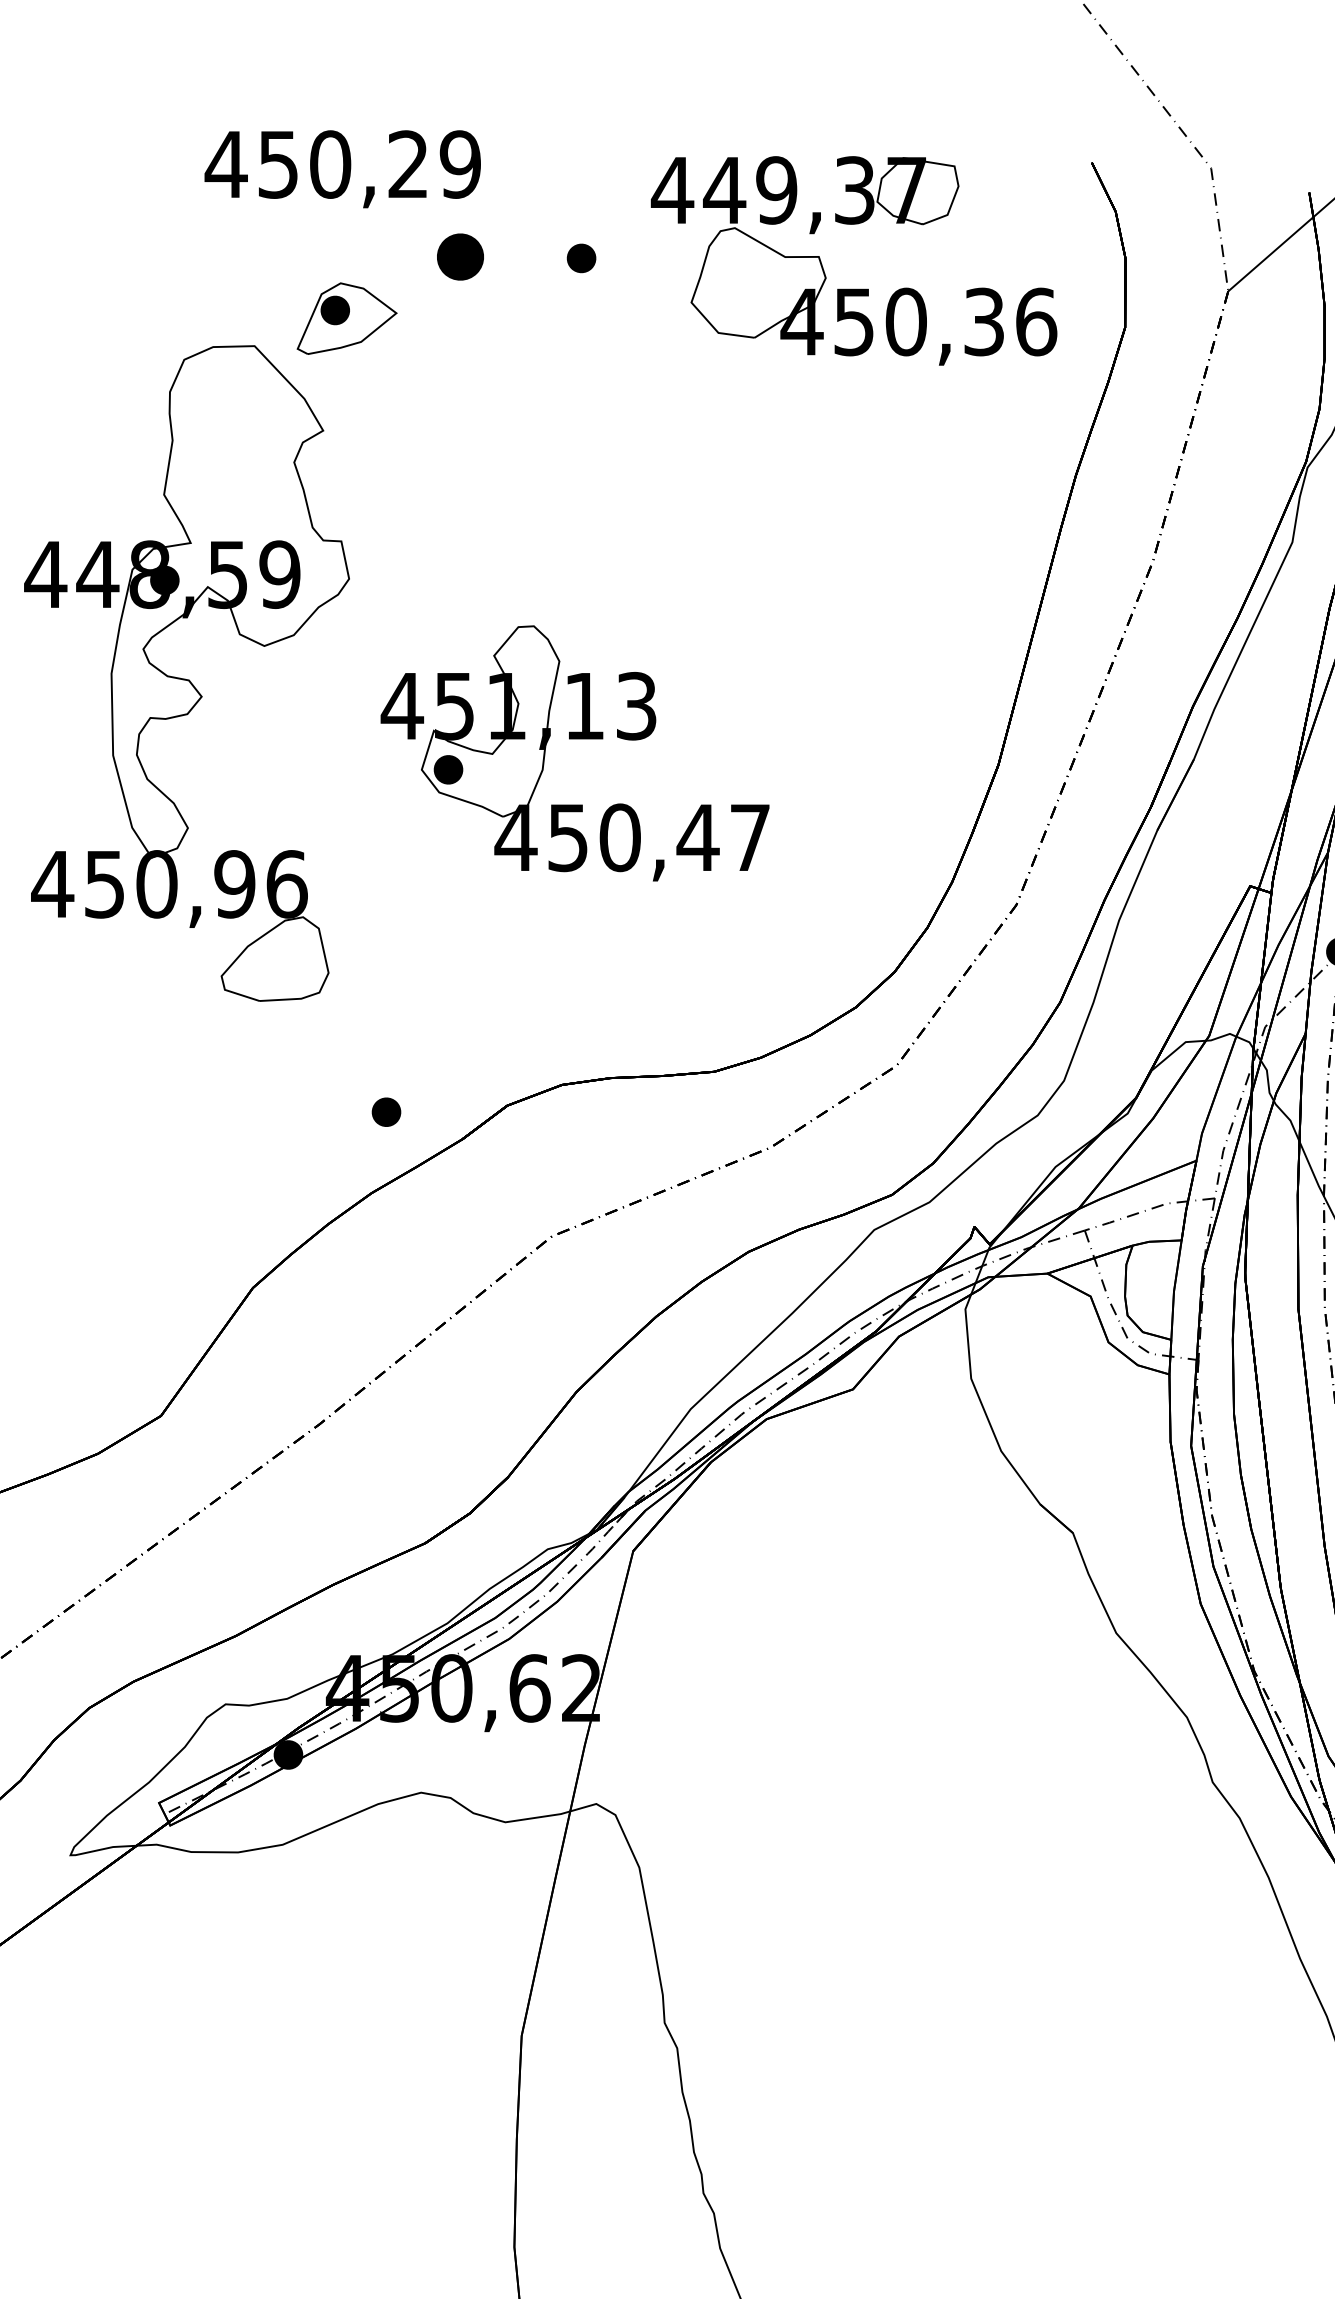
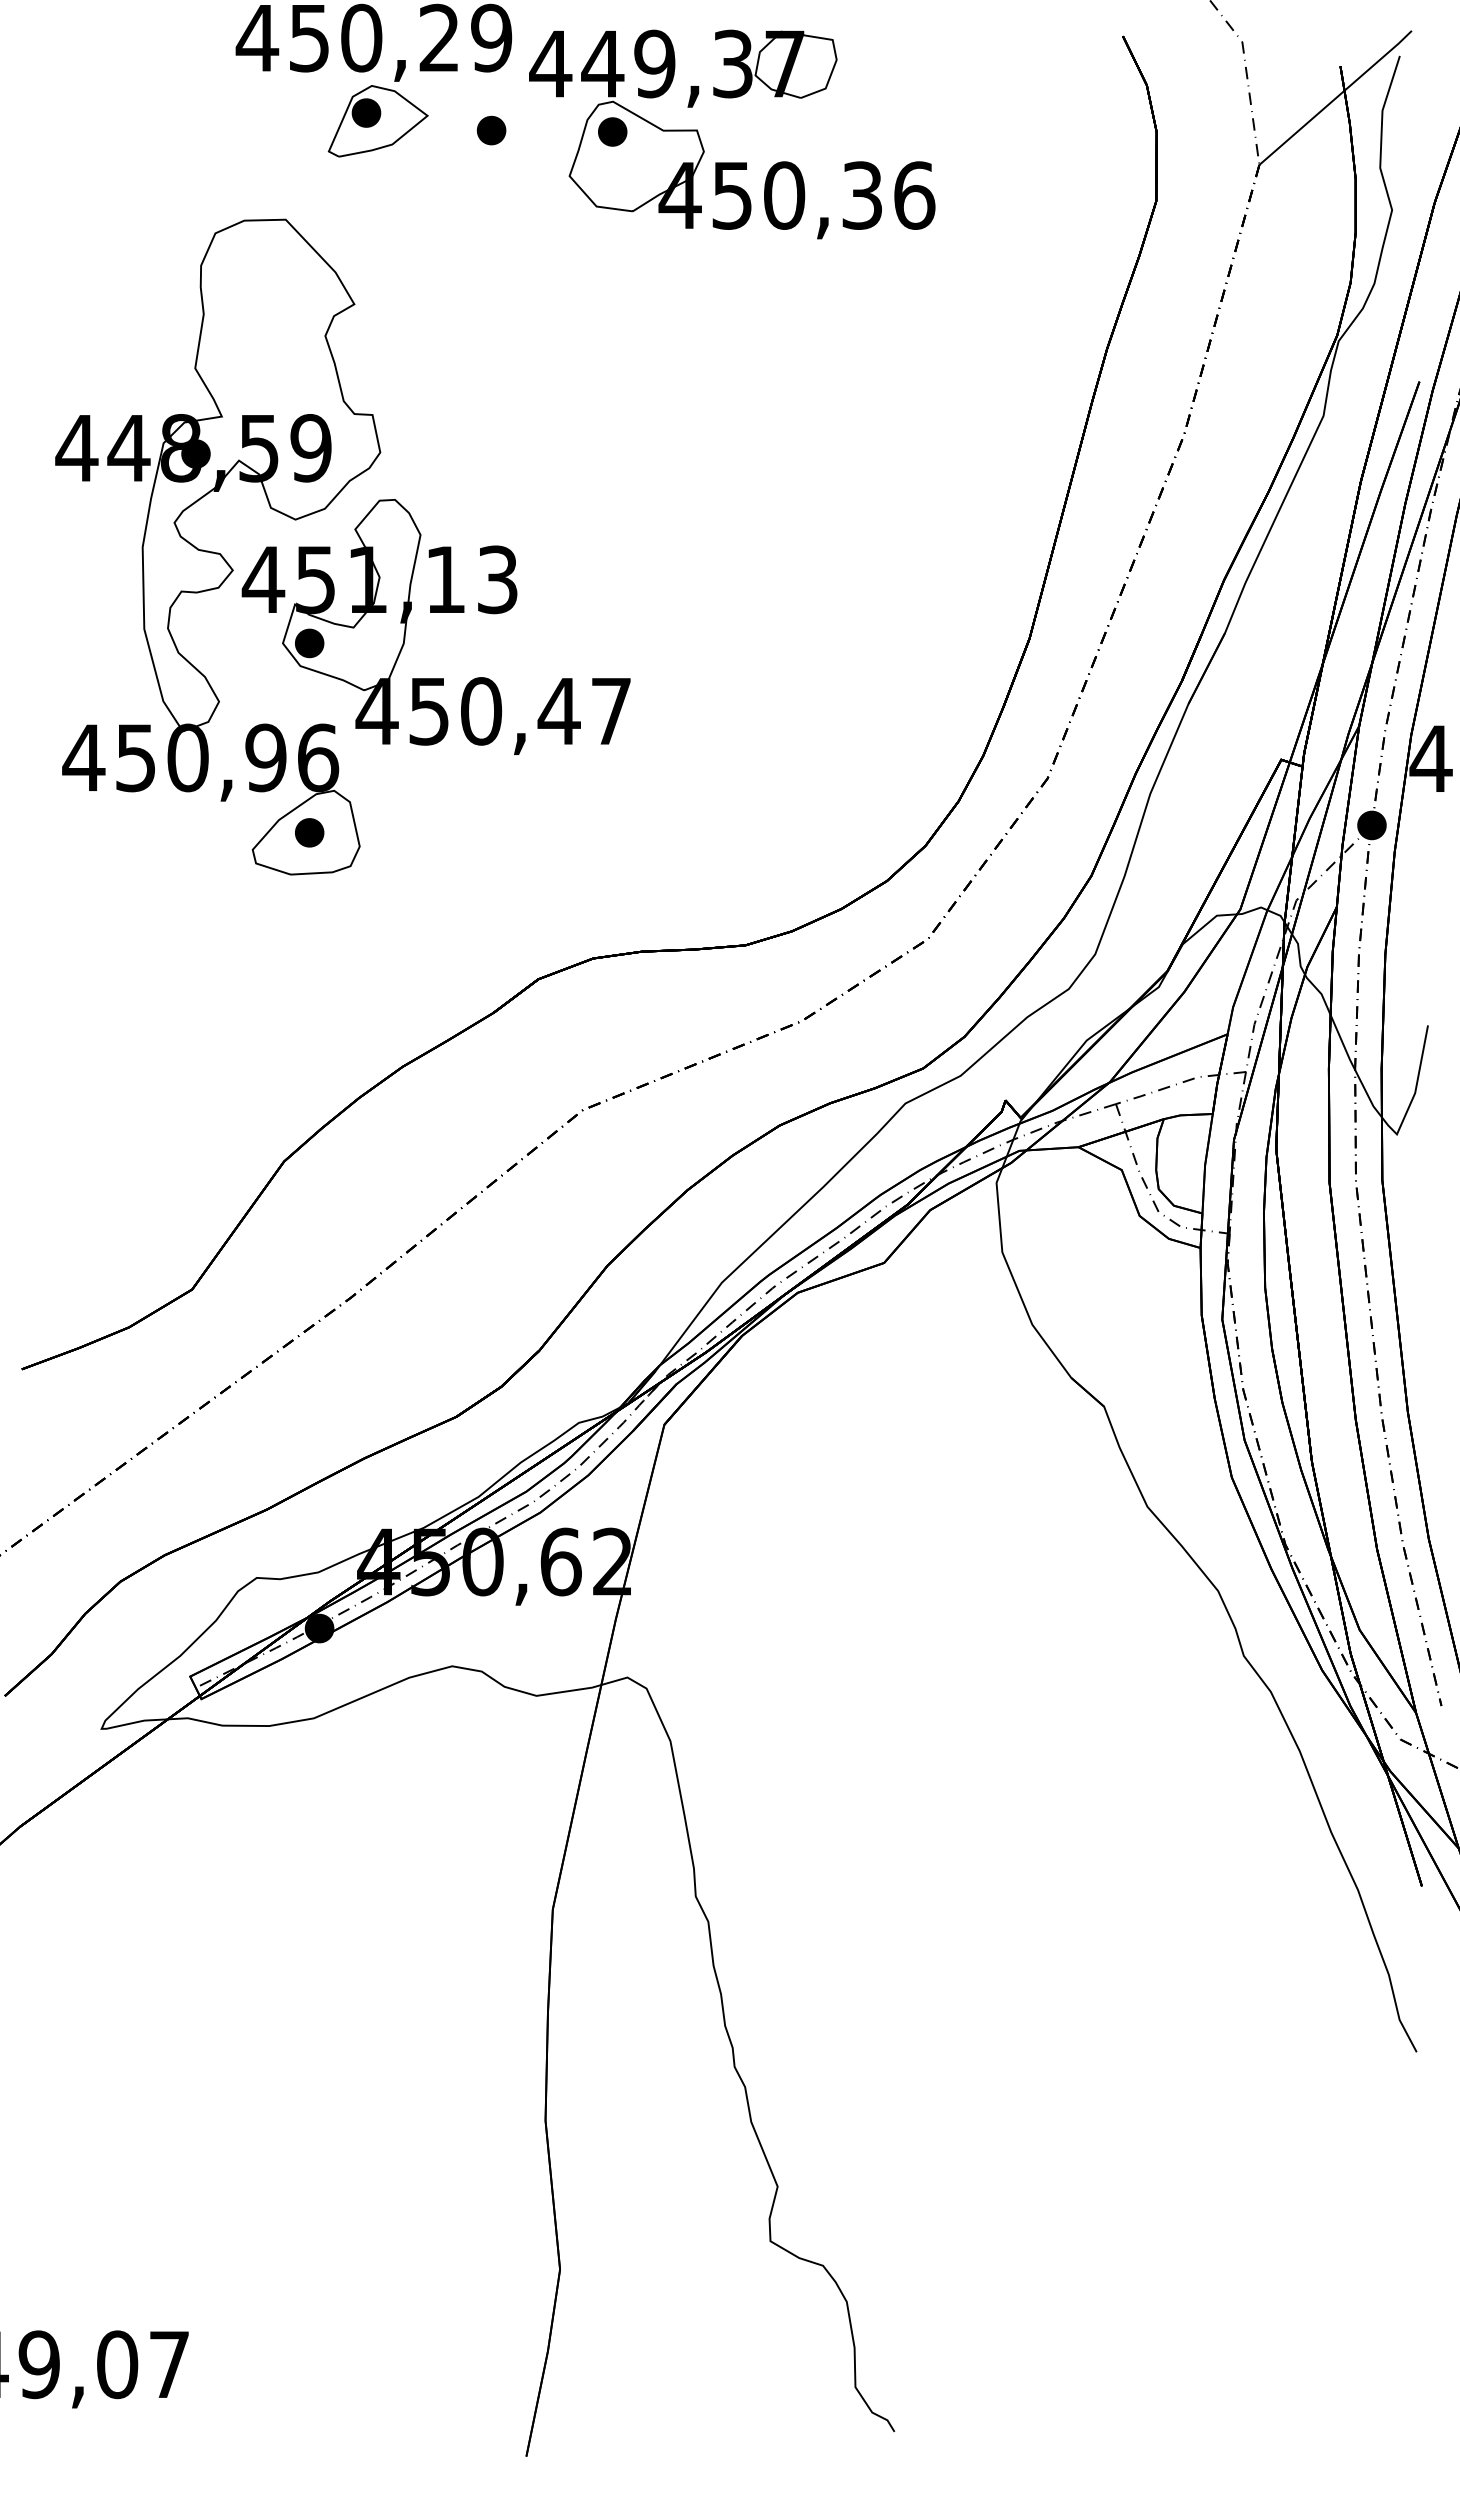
part: (460, 256) -> (491, 130), size x0.62
part: (854, 288) -> (732, 162), moved
part: (346, 318) -> (377, 121), moved
part: (574, 738) -> (435, 612), moved
part: (386, 1111) -> (309, 832), moved

